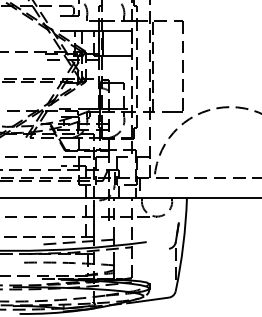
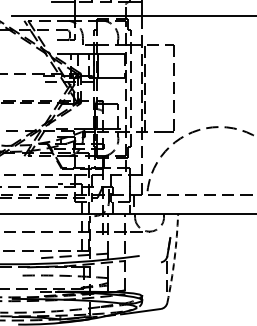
arc: (183, 244) -> (174, 258), solid -> dashed

